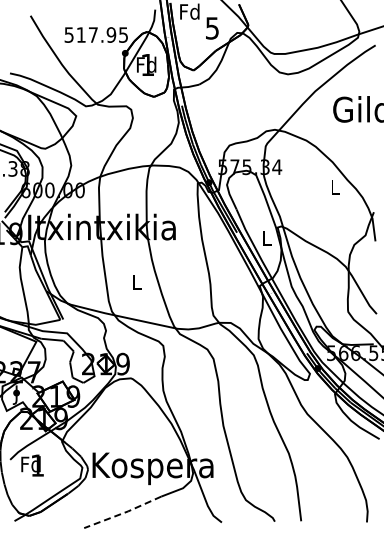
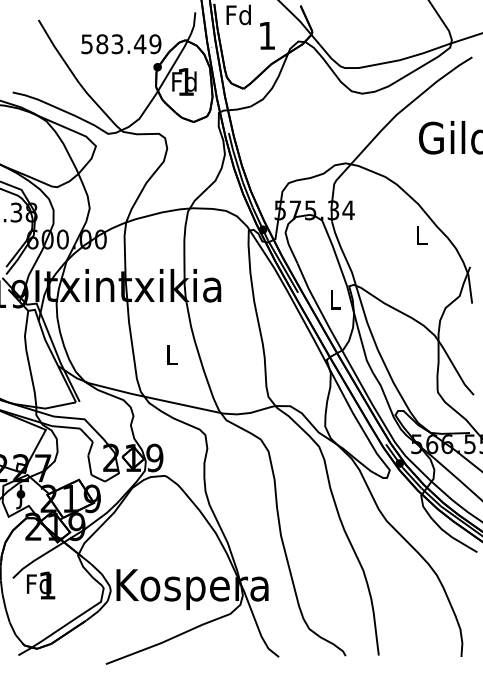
text: (212, 28) -> (267, 36), 5 -> 1
text: (102, 34) -> (128, 43), 517.95 -> 583.49
line: (123, 513) -> (155, 645), dashed -> solid

